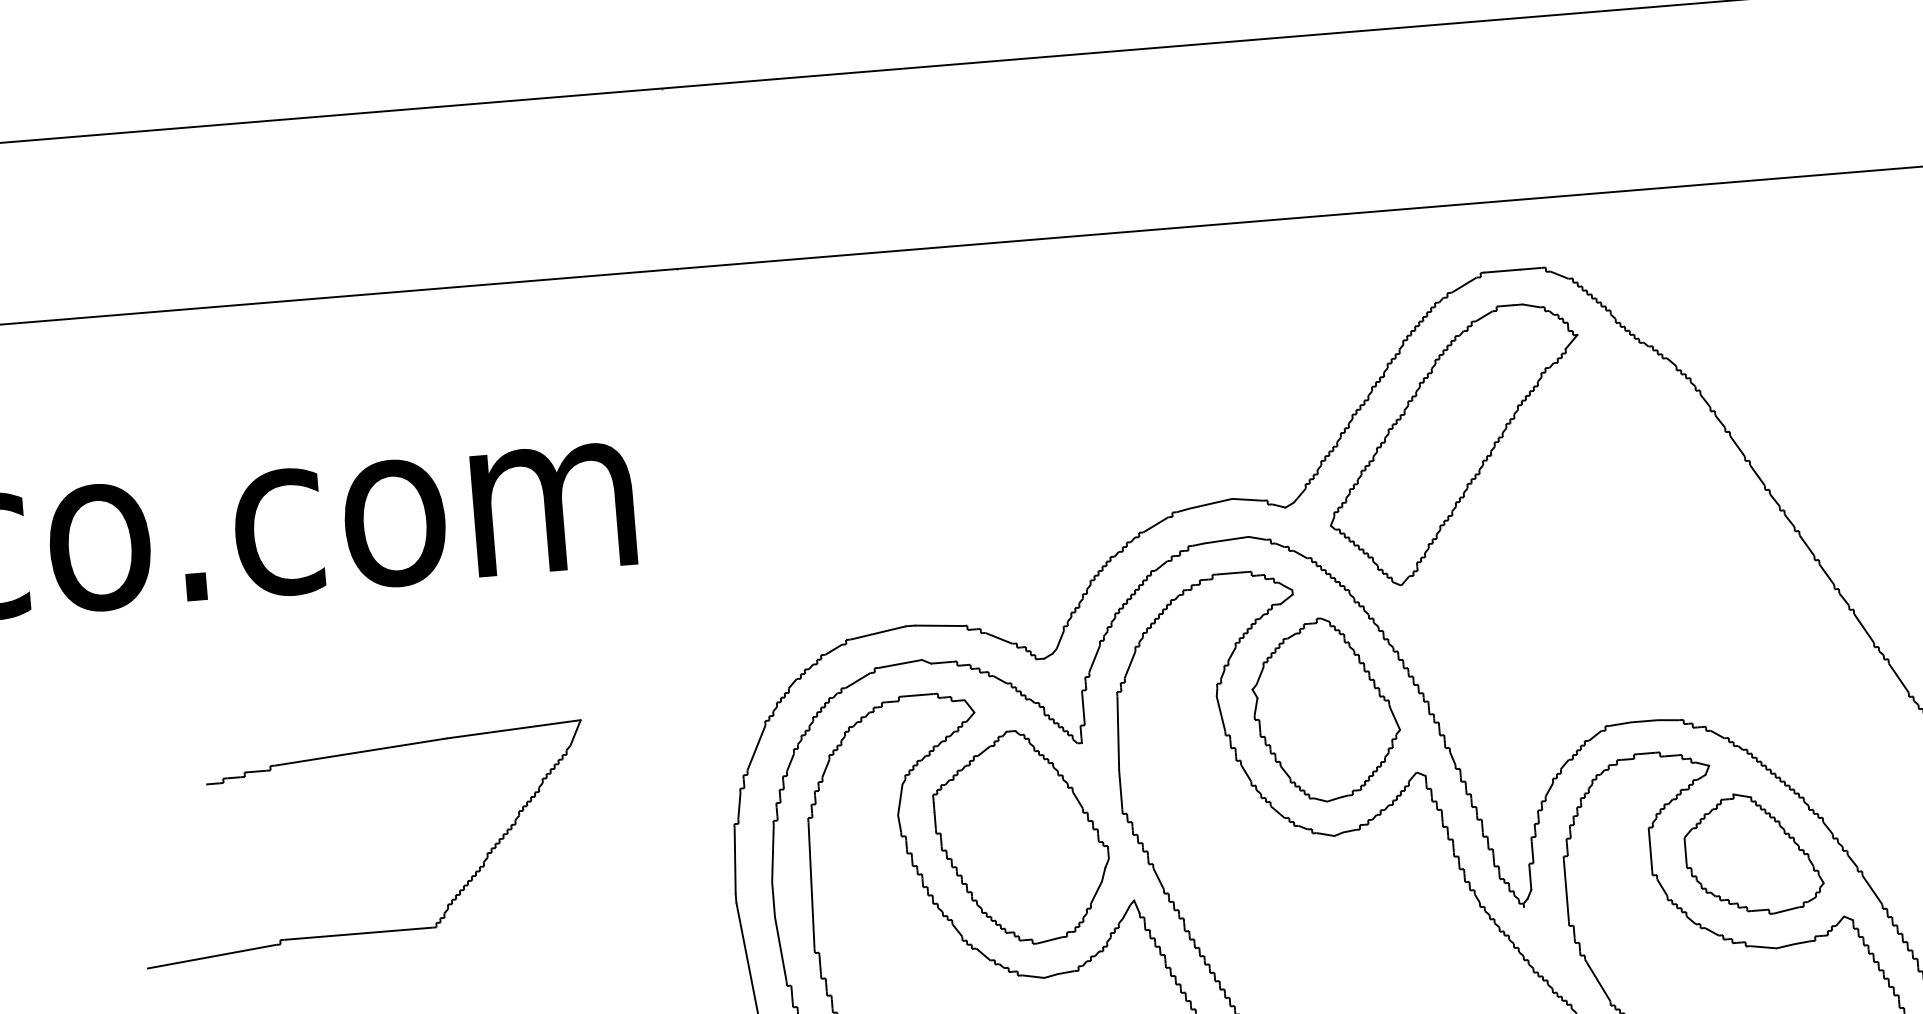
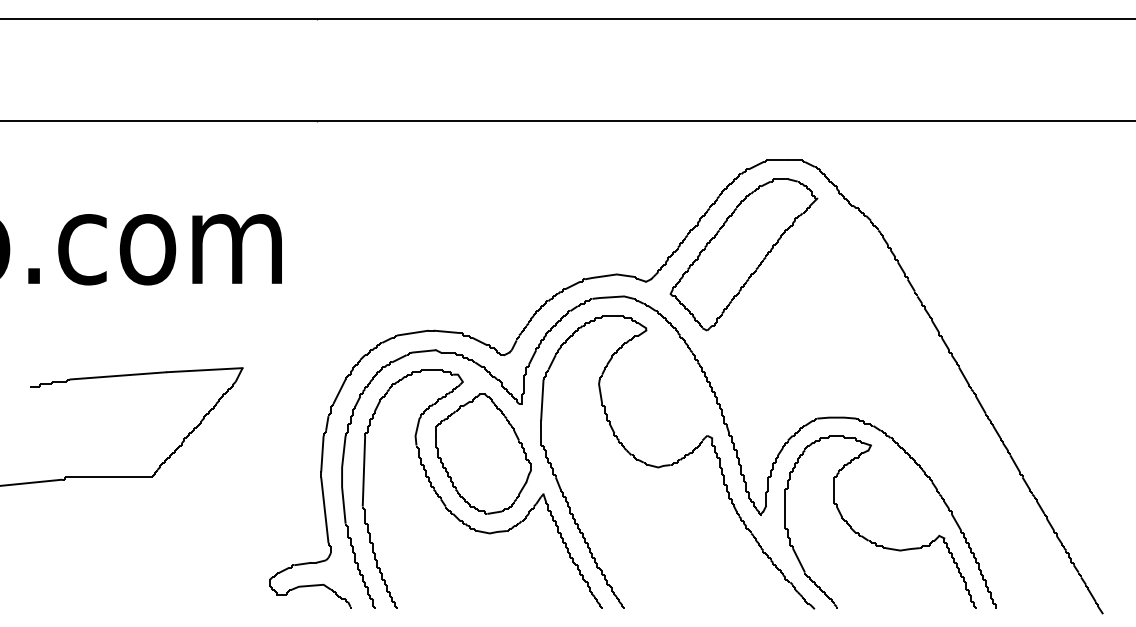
part: (1326, 709) -> (659, 396), removed
part: (1753, 853) -> (891, 496), removed

